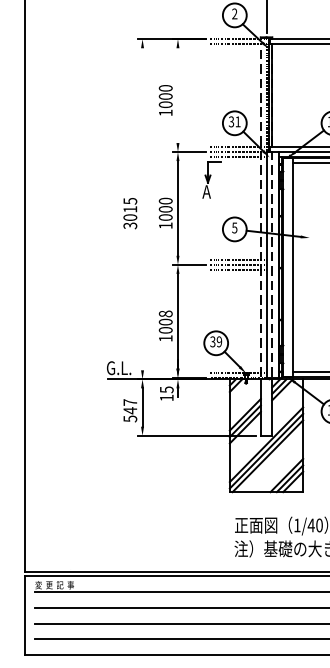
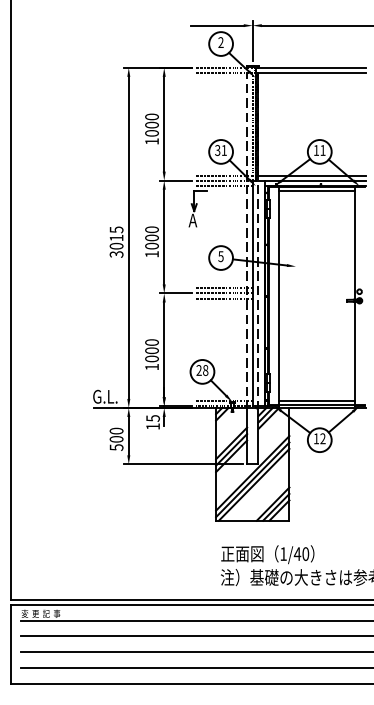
line: (178, 94) -> (164, 123), added
line: (142, 208) -> (128, 237), added
text: (166, 313) -> (152, 342), 1008 -> 1000
text: (216, 341) -> (202, 370), 39 -> 28
text: (130, 406) -> (116, 435), 547 -> 500

